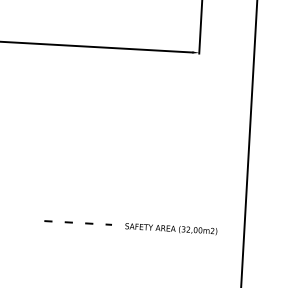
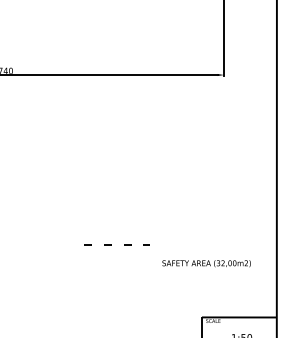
text: (171, 228) -> (206, 263), moved

